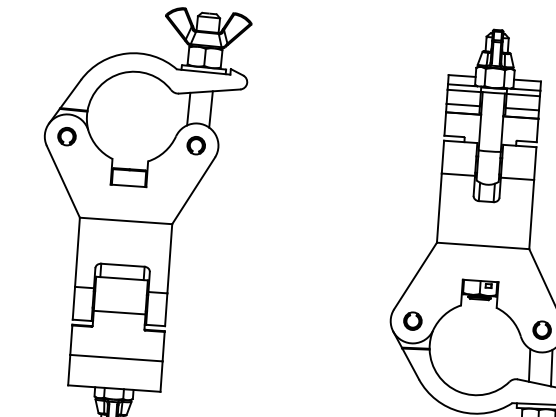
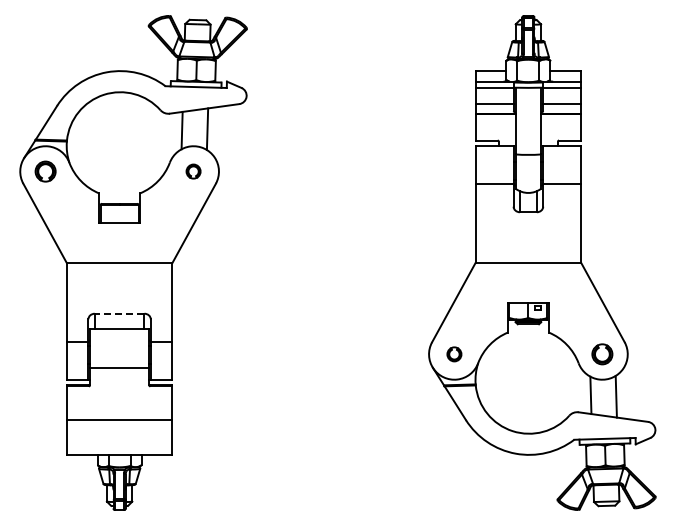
part: (196, 145) -> (193, 171), size x0.7
line: (122, 265) -> (119, 313), solid -> dashed
part: (412, 321) -> (454, 354), size x0.7

